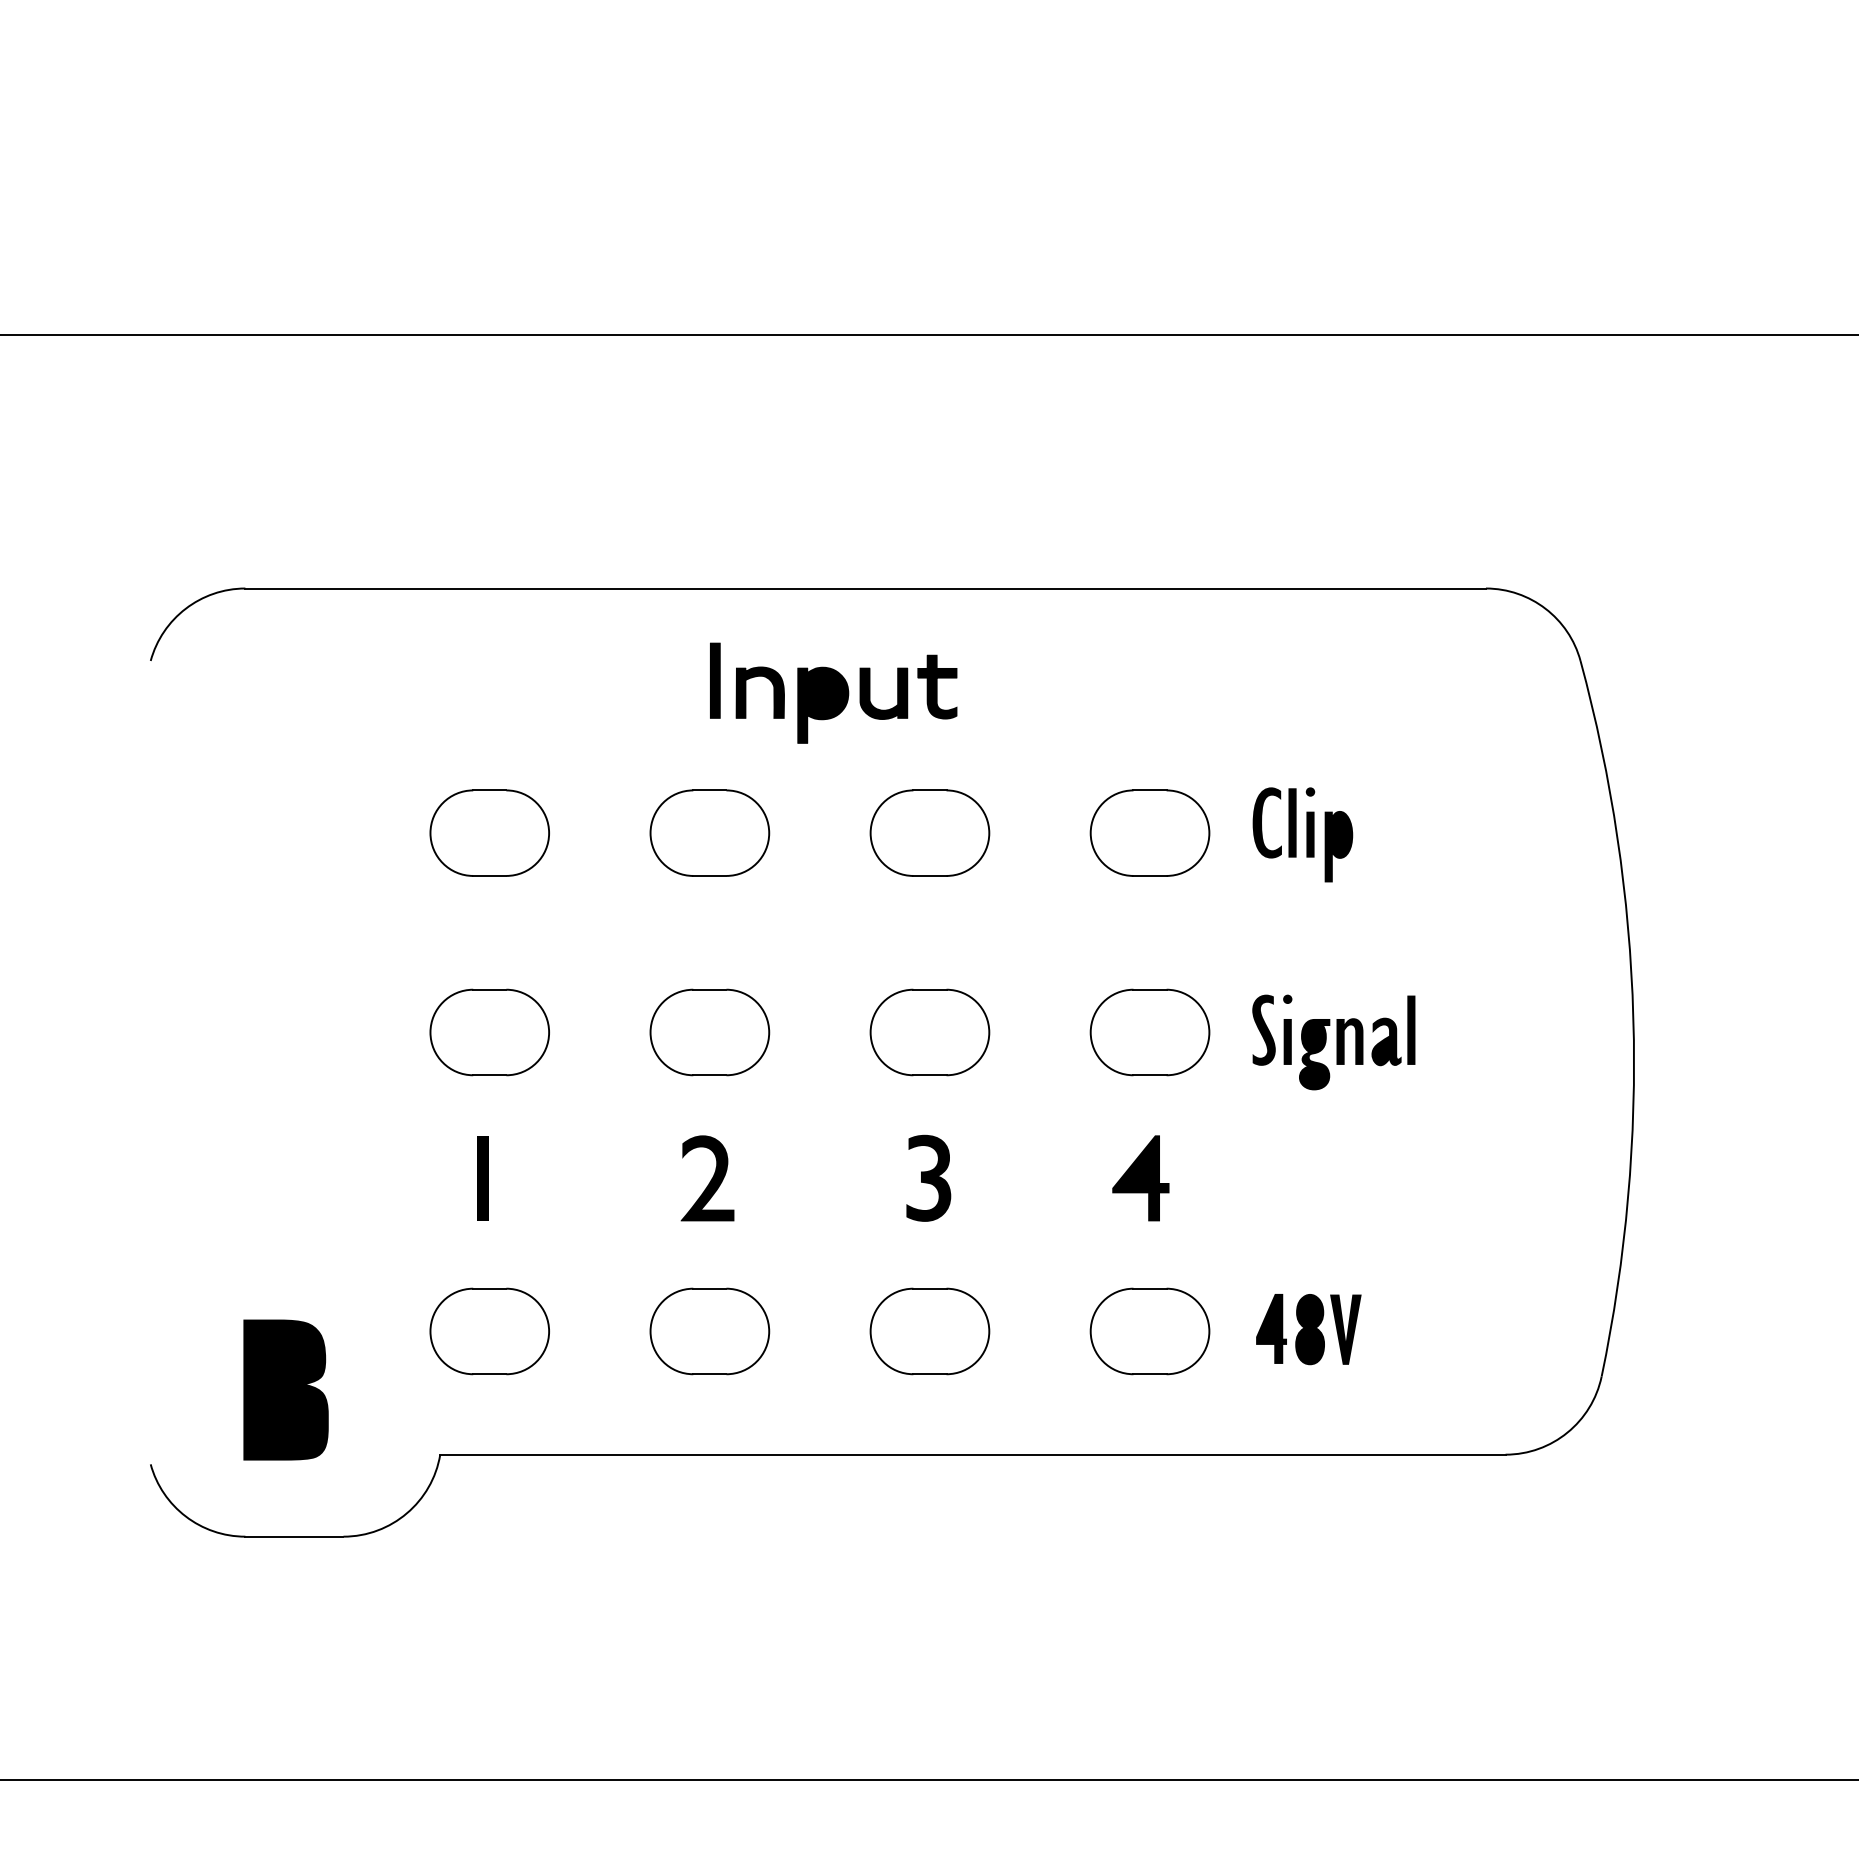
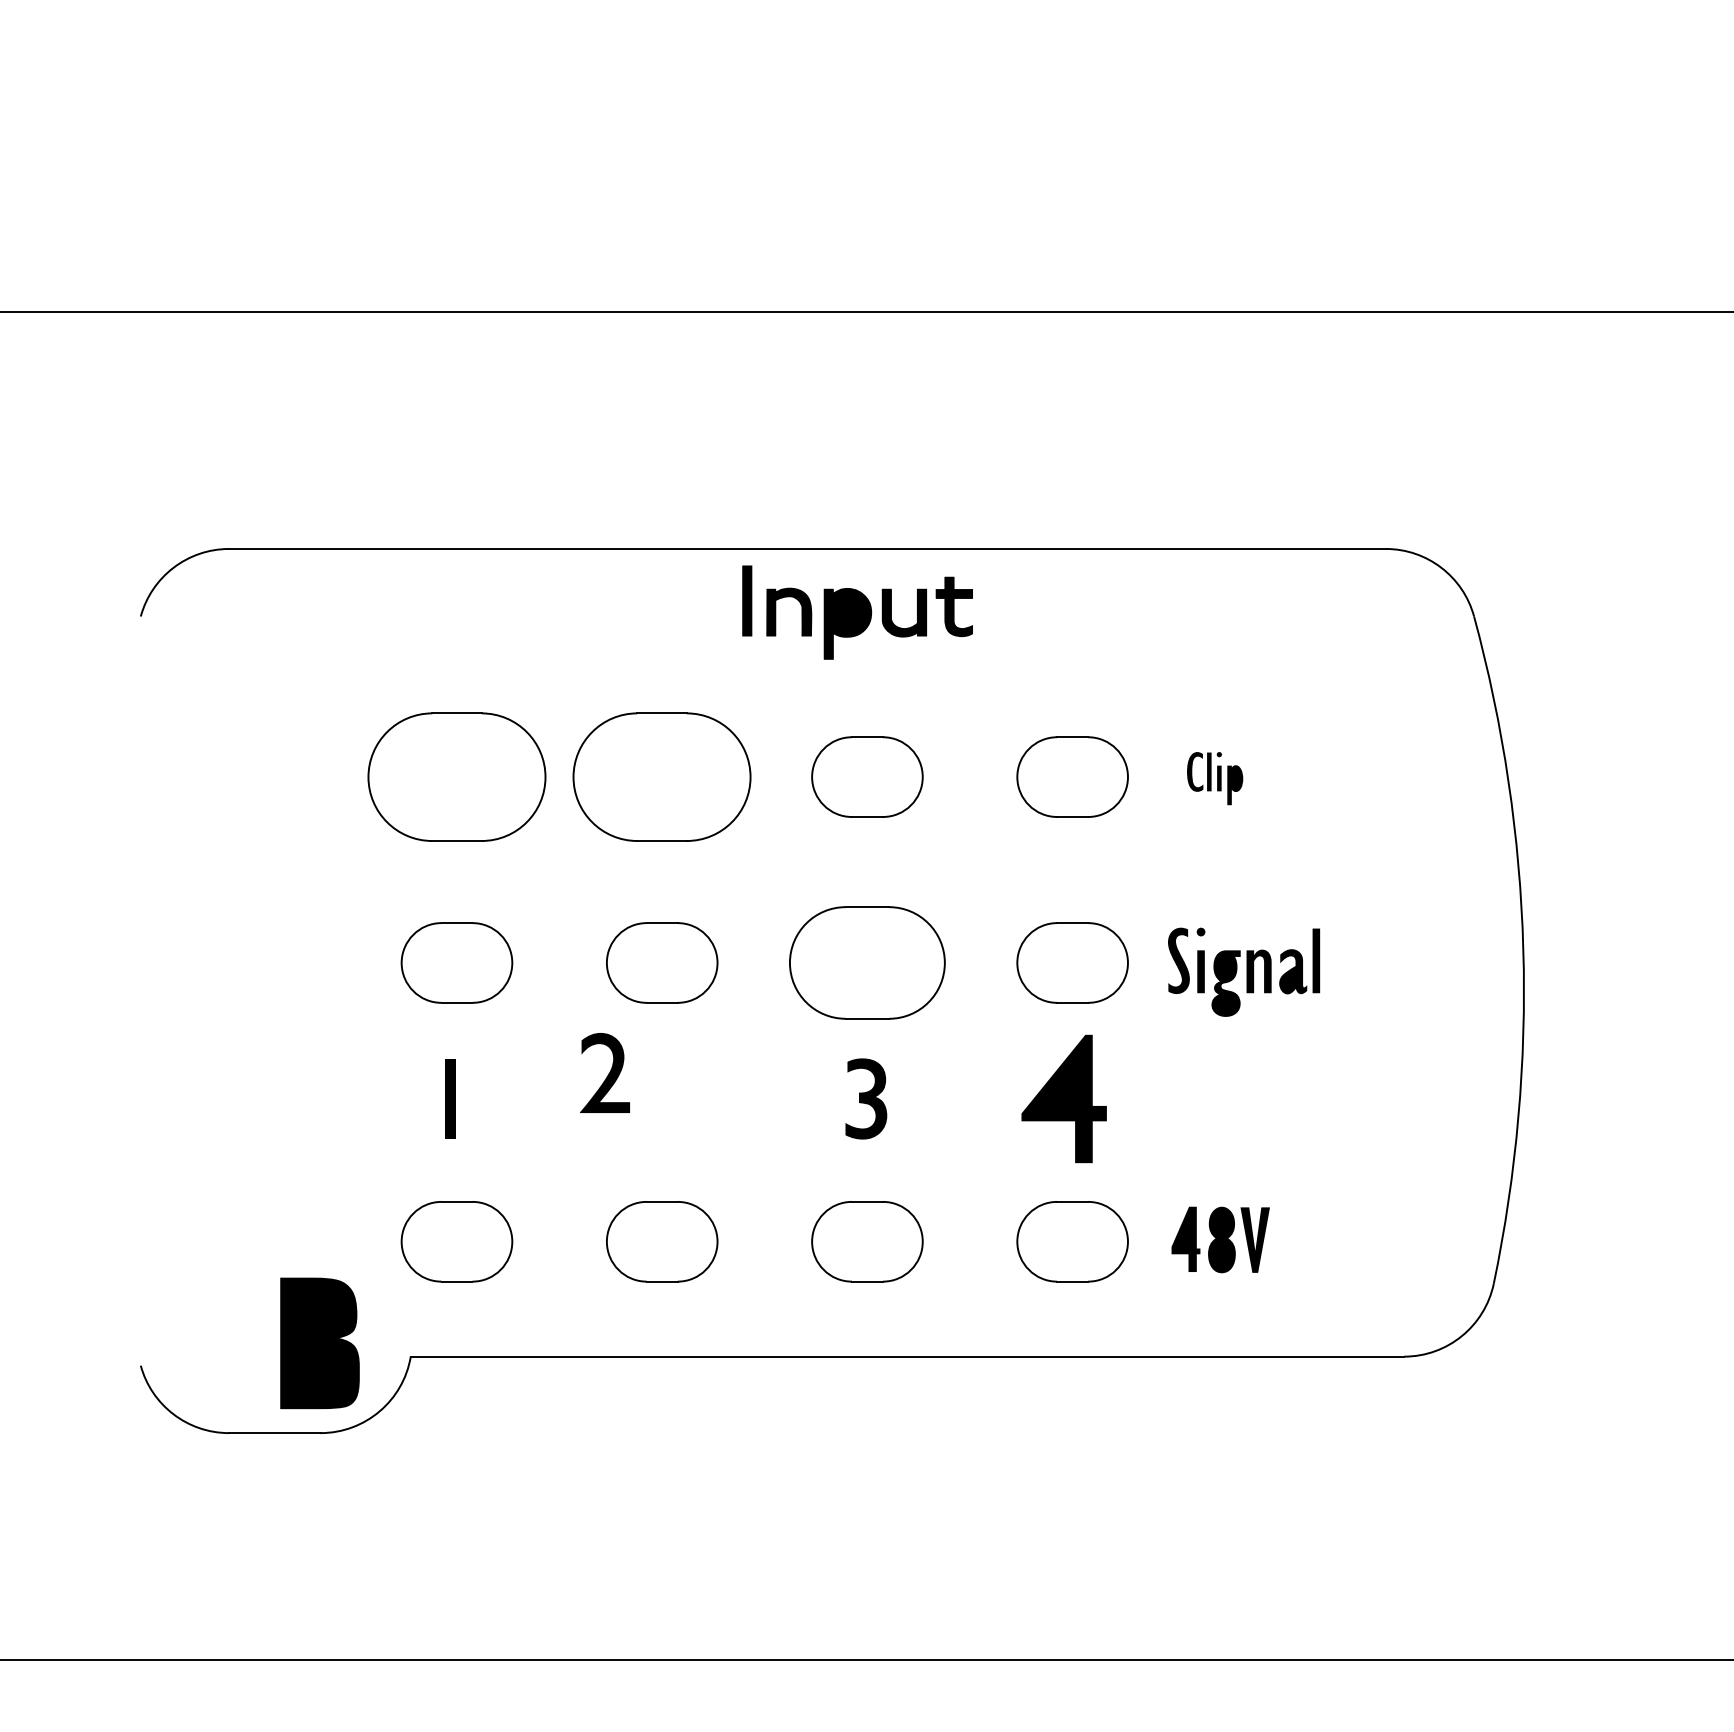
part: (833, 693) -> (857, 612), moved
part: (489, 832) -> (456, 776), size x1.6
part: (710, 832) -> (662, 776), size x1.6
part: (1302, 834) -> (1214, 778), size x0.6
part: (930, 1031) -> (867, 962), size x1.4
part: (706, 1177) -> (604, 1072), moved
part: (1140, 1177) -> (1063, 1098), size x1.6
part: (285, 1390) -> (319, 1343), moved

